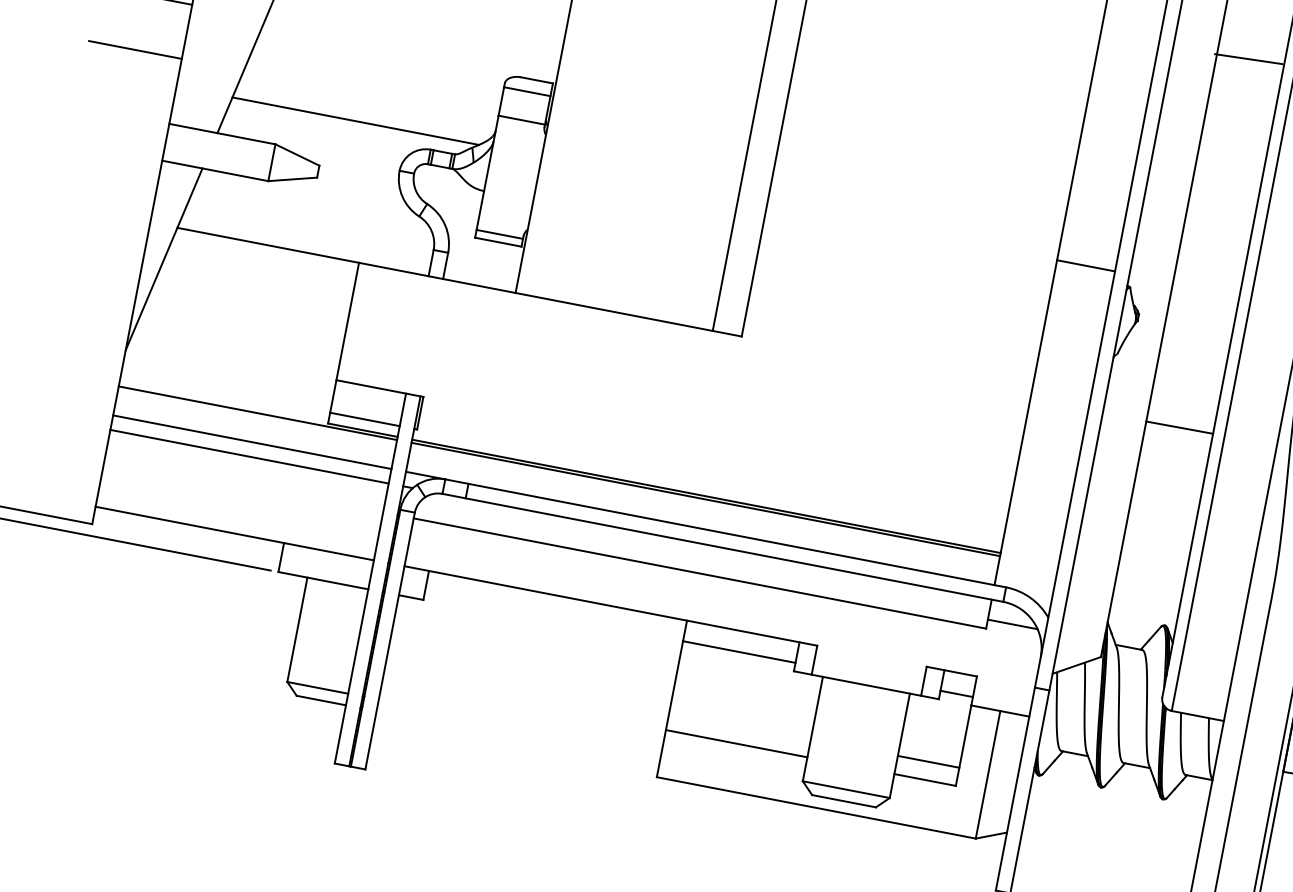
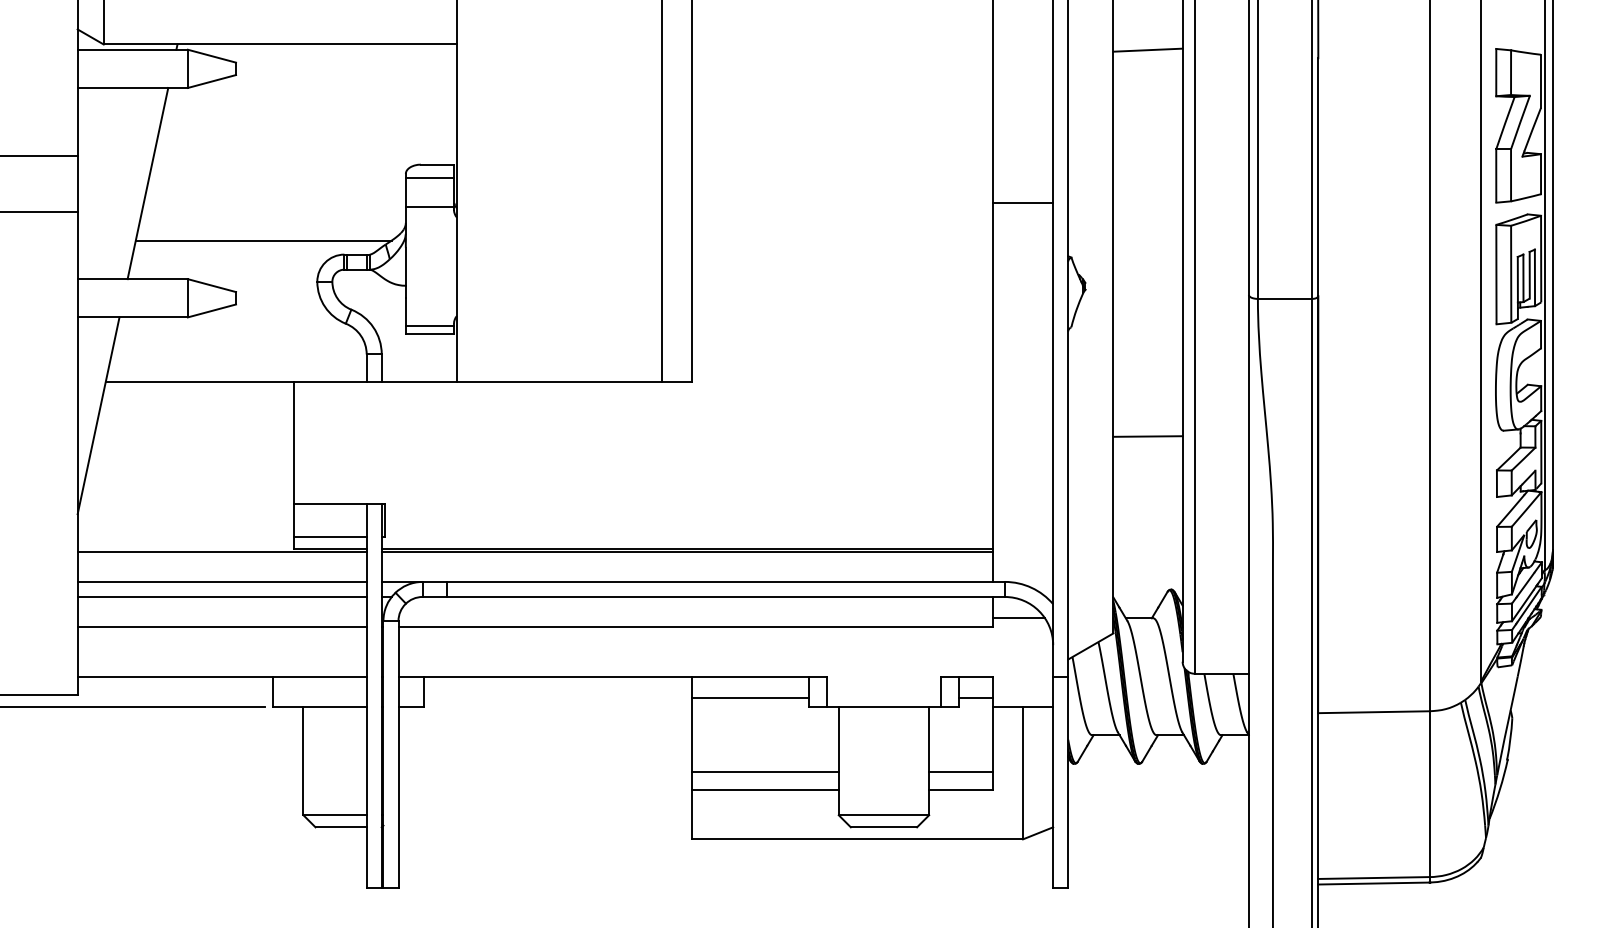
line: (1248, 58) -> (1147, 49), moved
line: (1085, 265) -> (1022, 202), moved
line: (1179, 427) -> (1147, 436), moved
line: (243, 485) -> (221, 627), added
line: (739, 725) -> (764, 771), added

